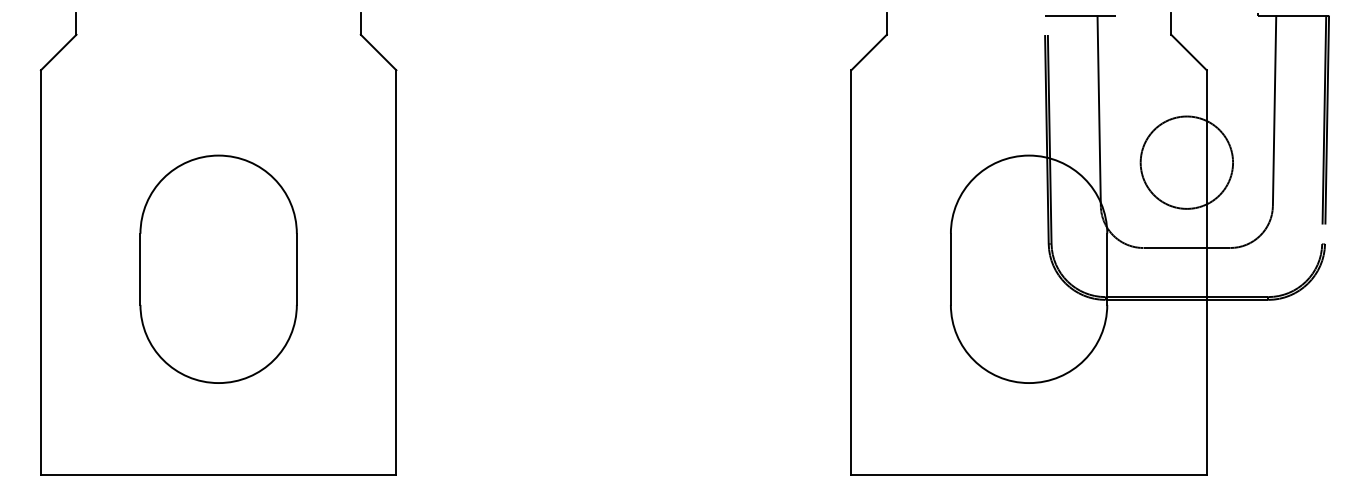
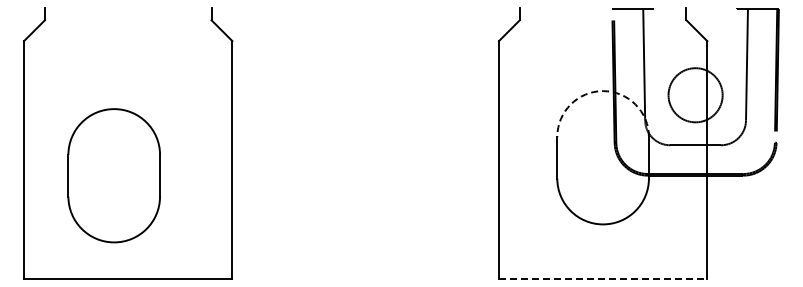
arc: (1029, 156) -> (603, 91), solid -> dashed
part: (217, 268) -> (113, 175), moved
line: (1029, 475) -> (603, 278), solid -> dashed

